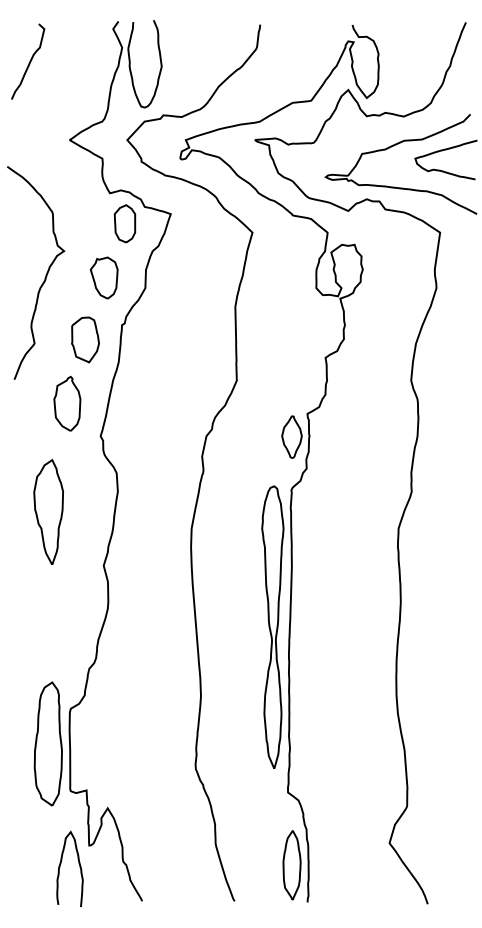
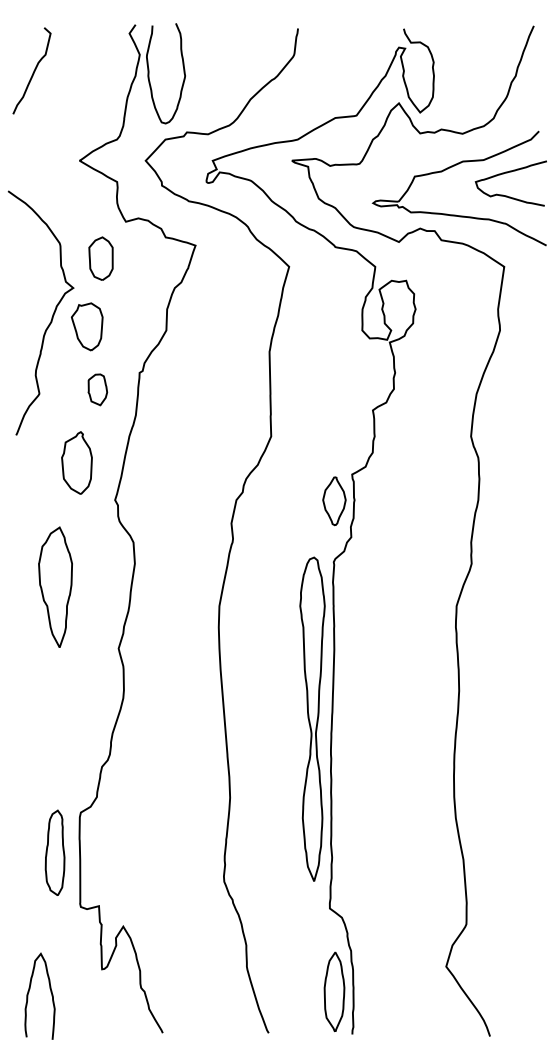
part: (124, 223) -> (100, 258), moved
part: (104, 277) -> (87, 326), moved
part: (85, 339) -> (97, 389), size x0.6
part: (47, 743) -> (54, 852), size x0.6
curve: (60, 865) -> (29, 992), moved

